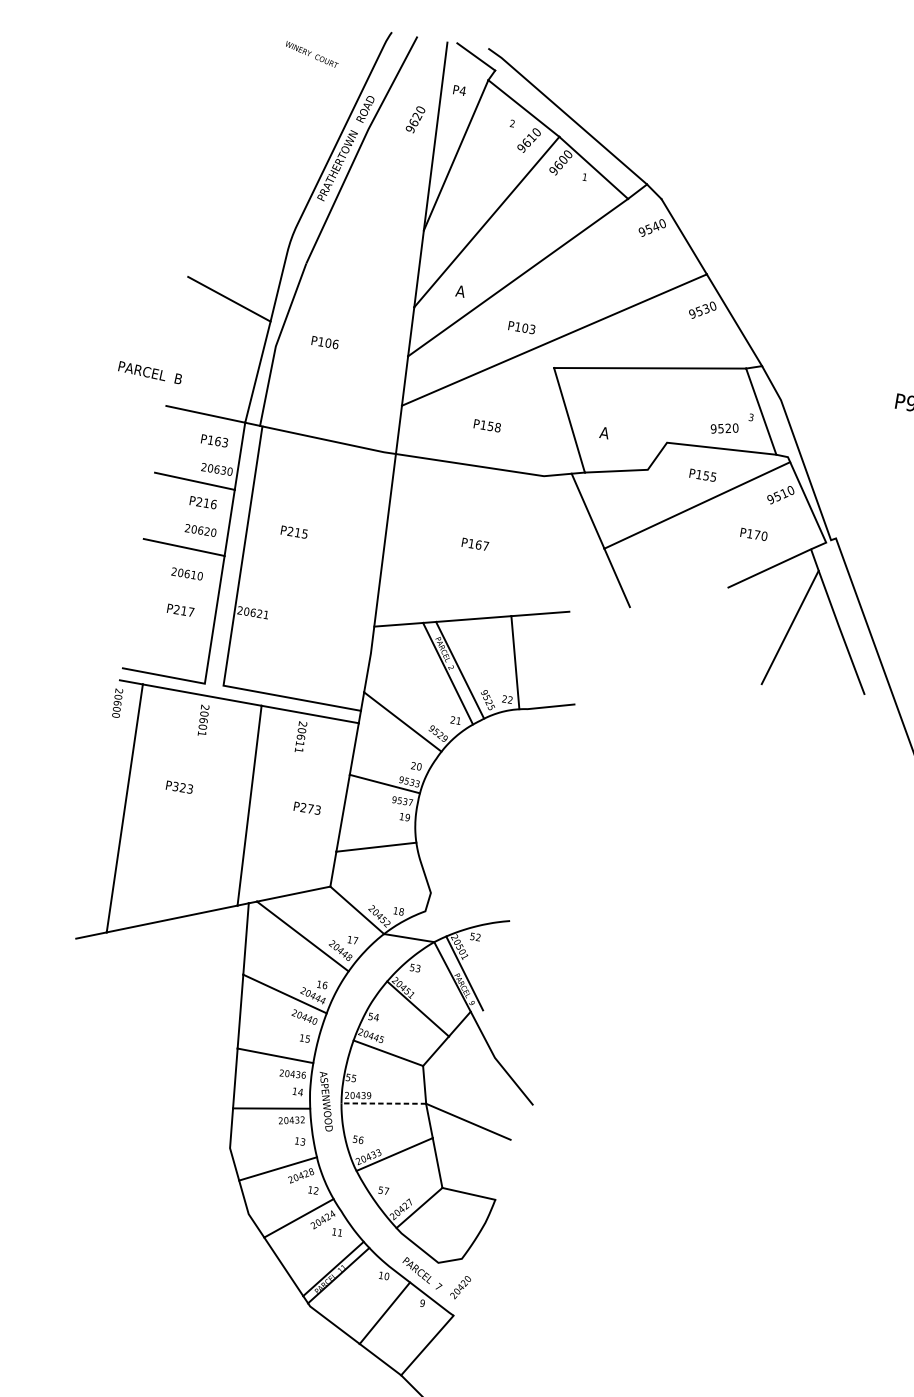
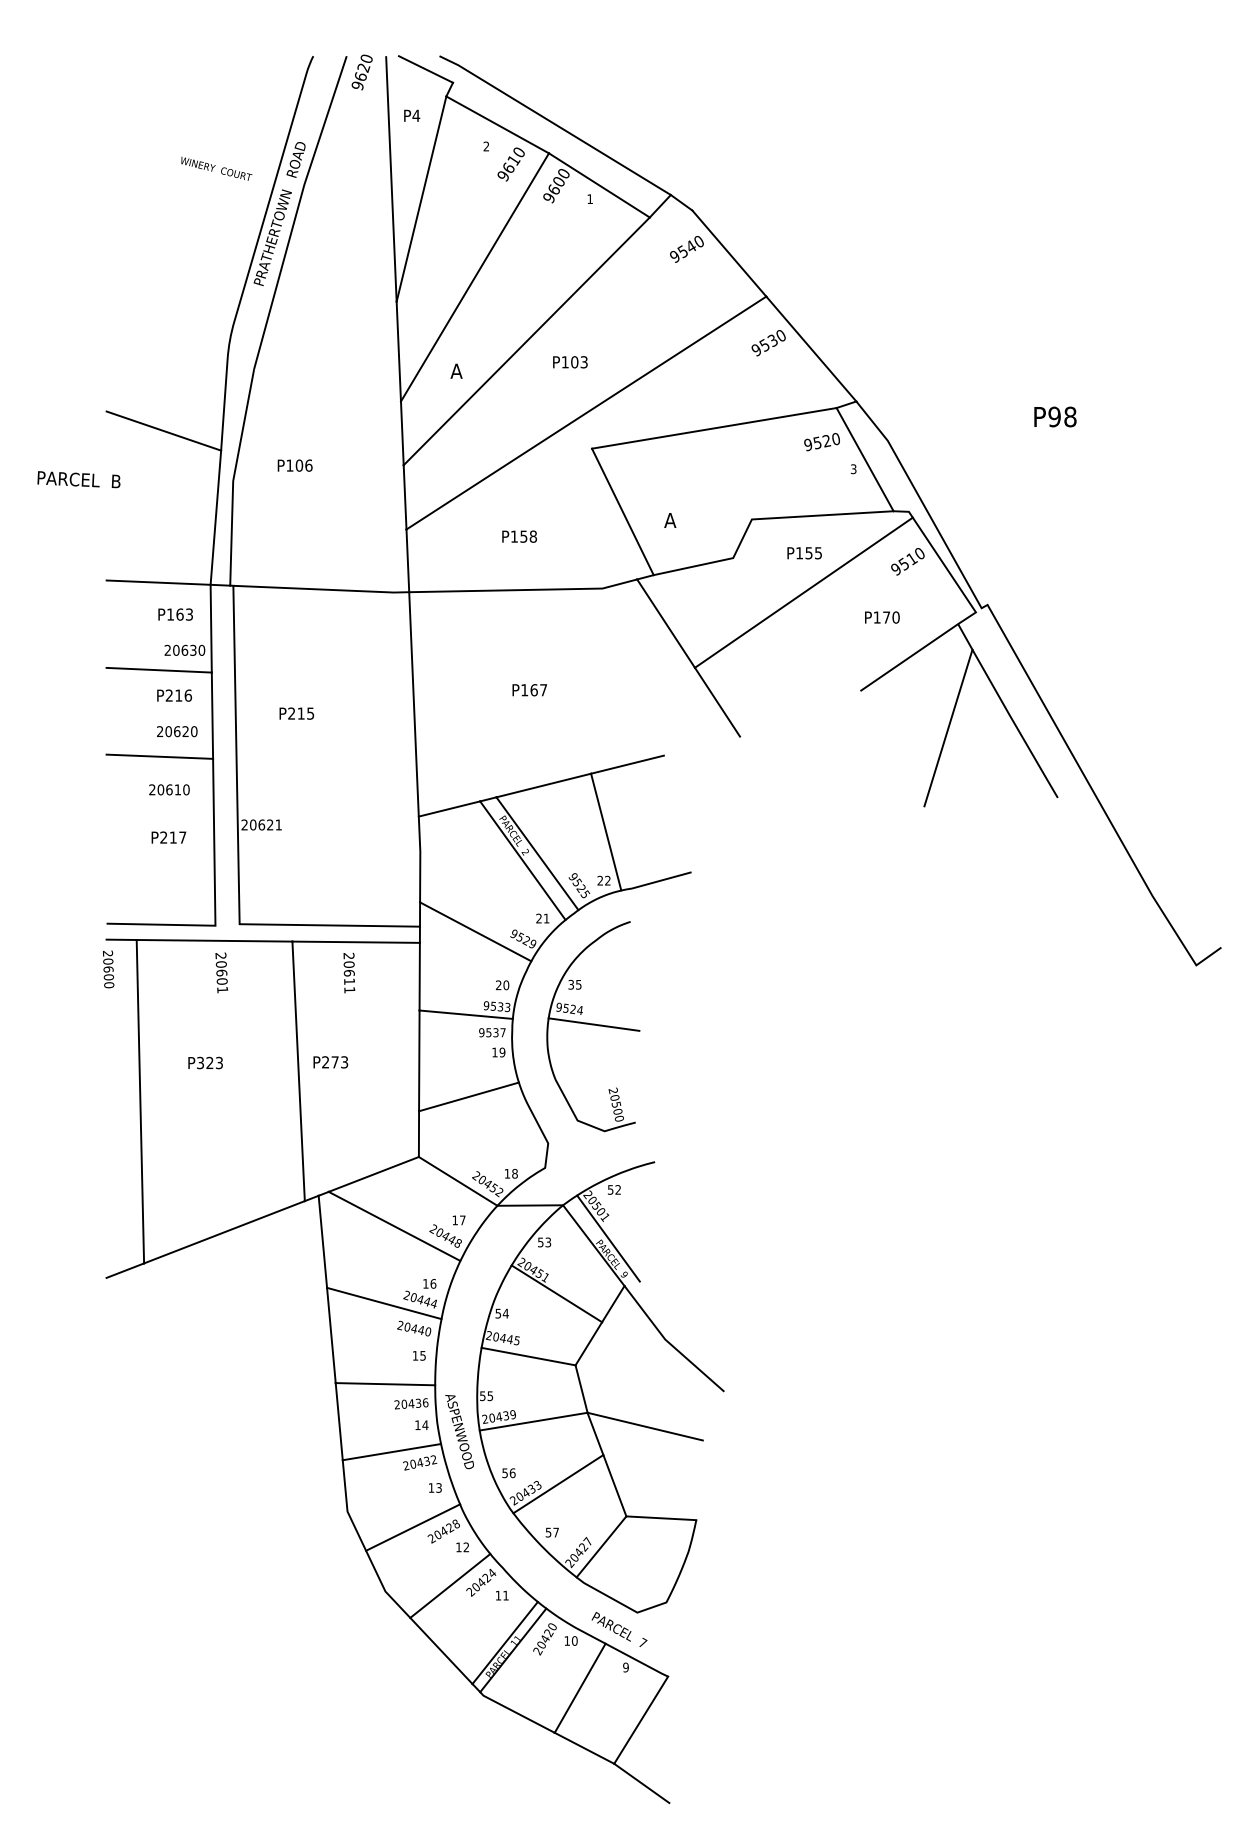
text: (312, 54) -> (216, 168), moved
text: (415, 119) -> (361, 72), moved
text: (521, 327) -> (570, 362), moved
text: (149, 372) -> (78, 479), moved
text: (724, 428) -> (821, 442), moved
text: (307, 808) -> (330, 1062), moved
part: (480, 809) -> (593, 1026), added
line: (383, 1103) -> (533, 1421), dashed -> solid
text: (460, 1287) -> (544, 1639), moved

